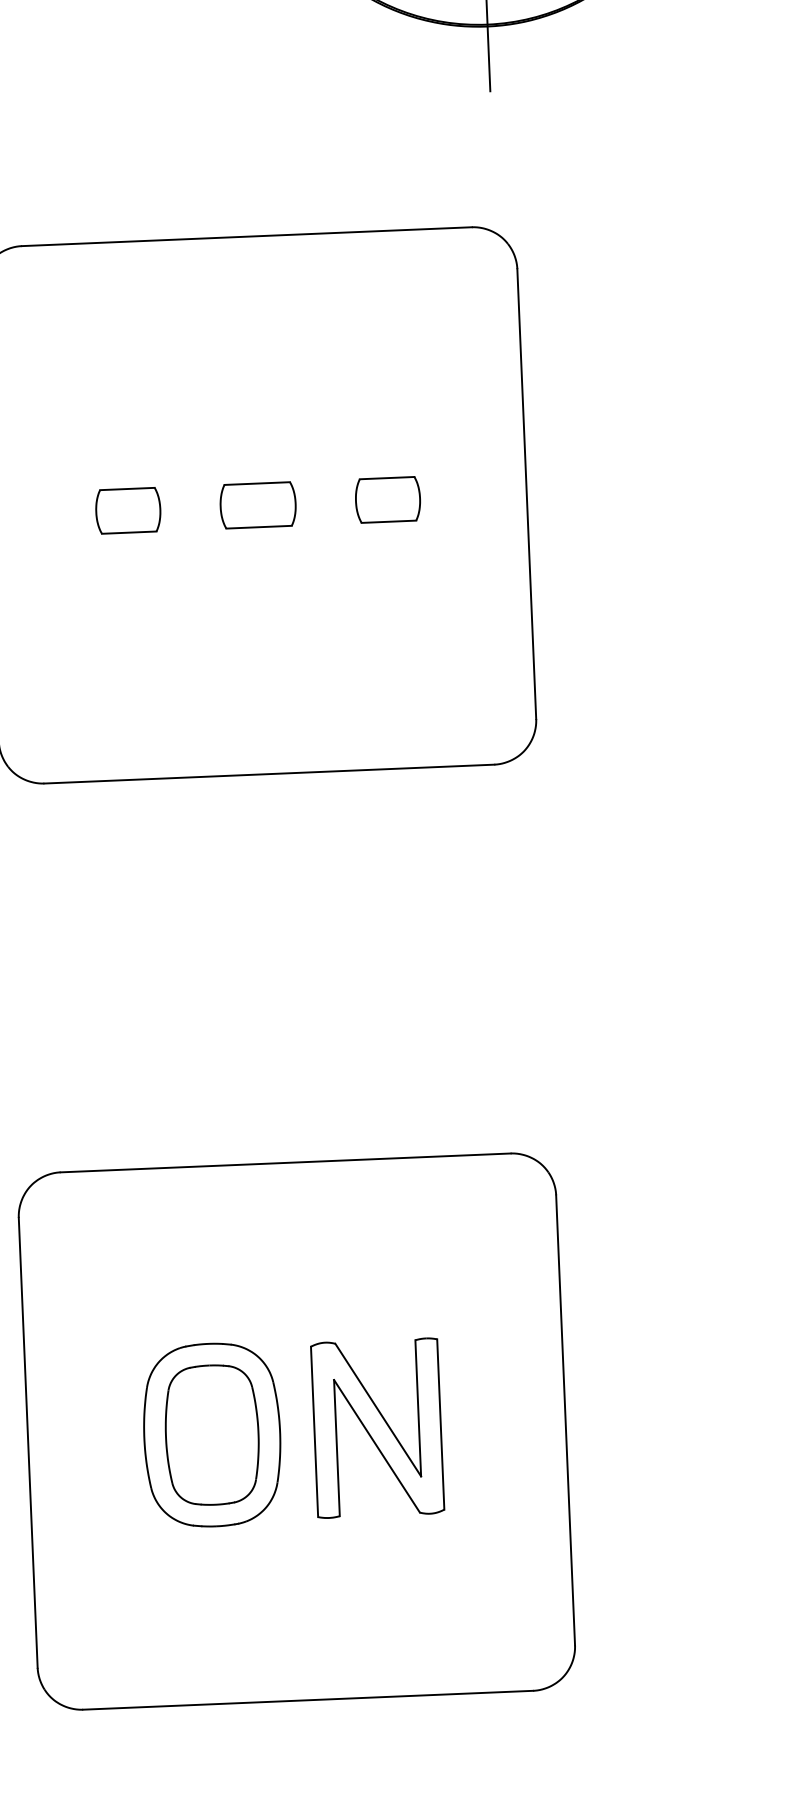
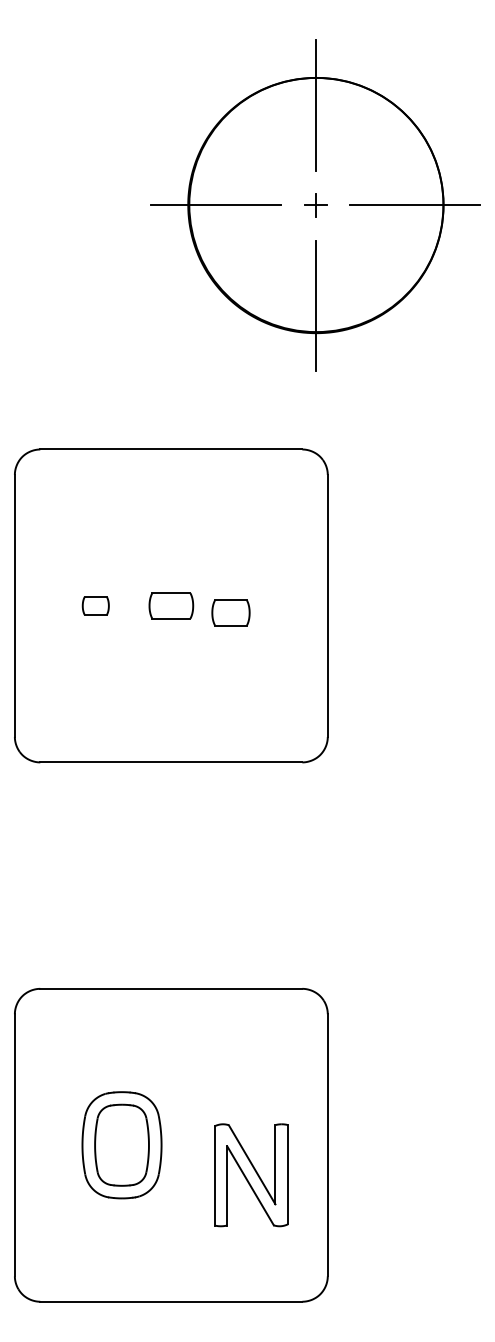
part: (387, 499) -> (230, 612), moved
part: (127, 510) -> (95, 605), size x0.7
part: (377, 1428) -> (251, 1175), moved

